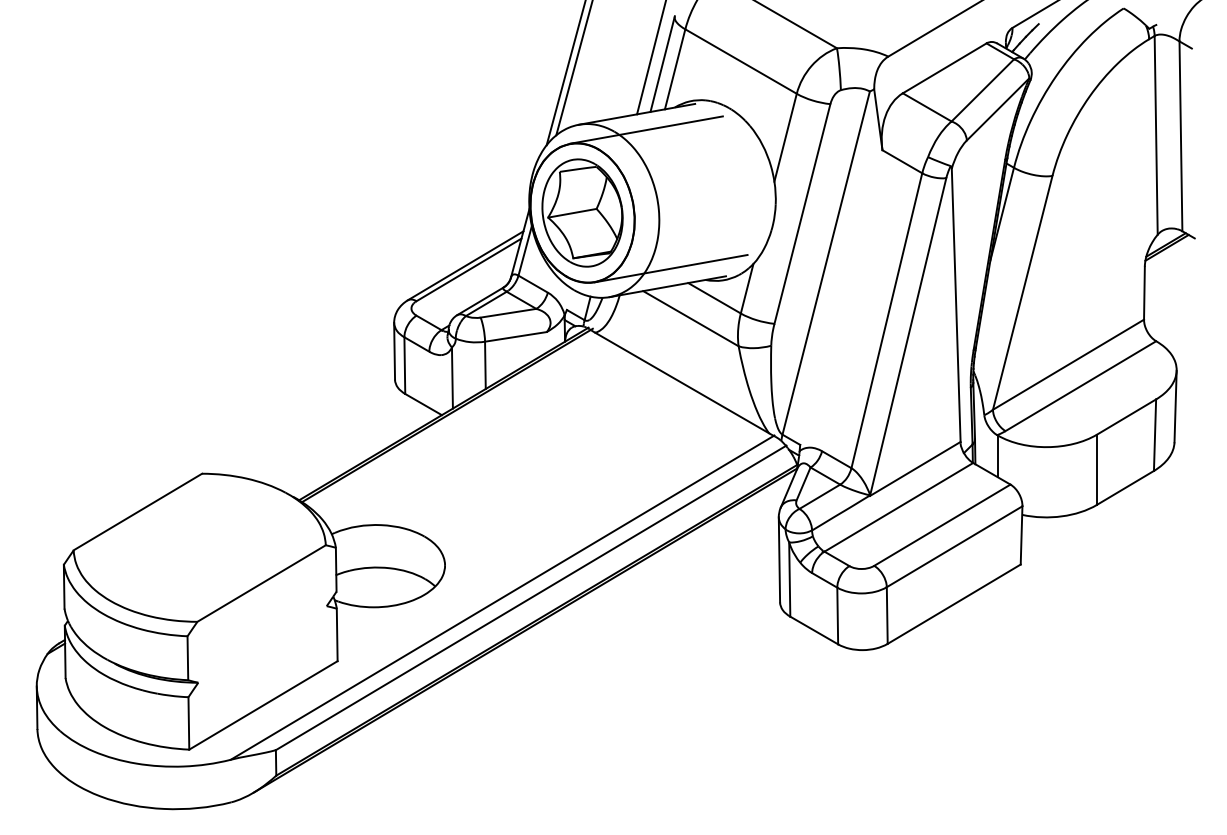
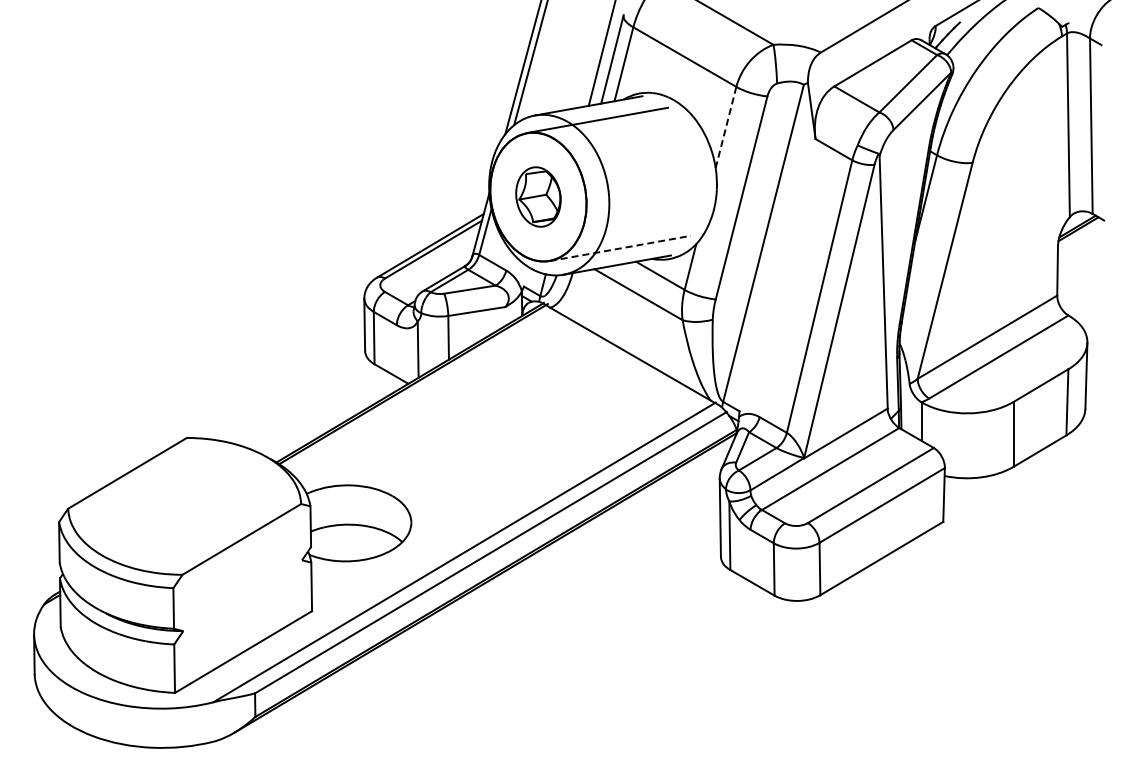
line: (786, 137) -> (726, 127), solid -> dashed
part: (582, 212) -> (538, 196), size x0.6
line: (671, 268) -> (620, 248), solid -> dashed

